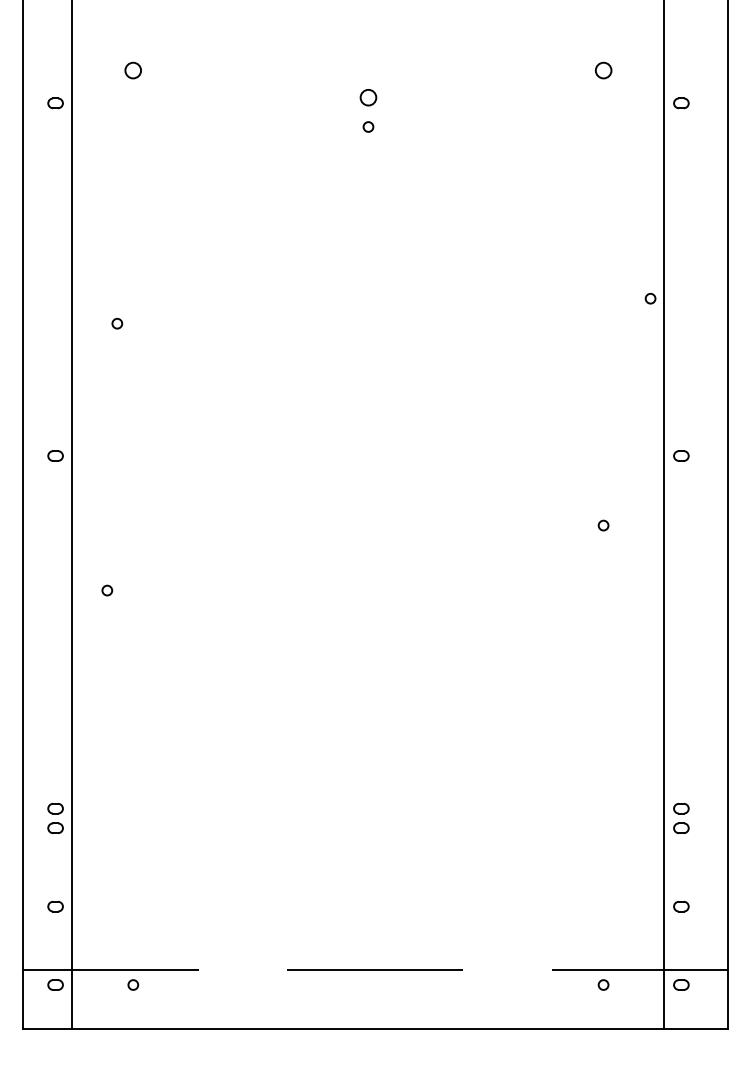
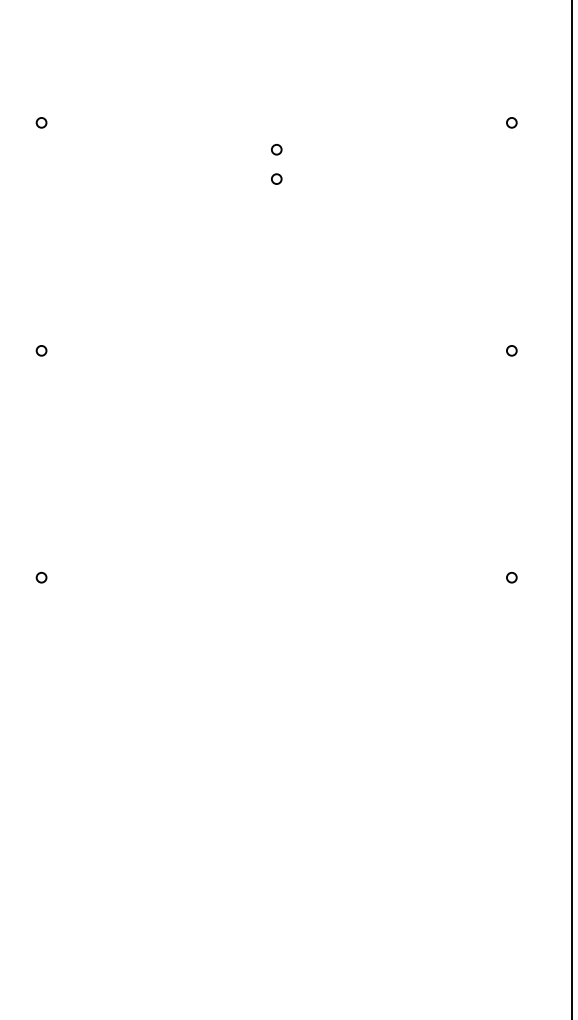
circle: (133, 70) -> (41, 122), size x0.62
circle: (603, 70) -> (511, 122), size x0.62
circle: (368, 97) -> (276, 149), size x0.62
circle: (650, 298) -> (511, 350), moved
circle: (117, 323) -> (41, 350), moved
circle: (107, 590) -> (41, 577), moved

